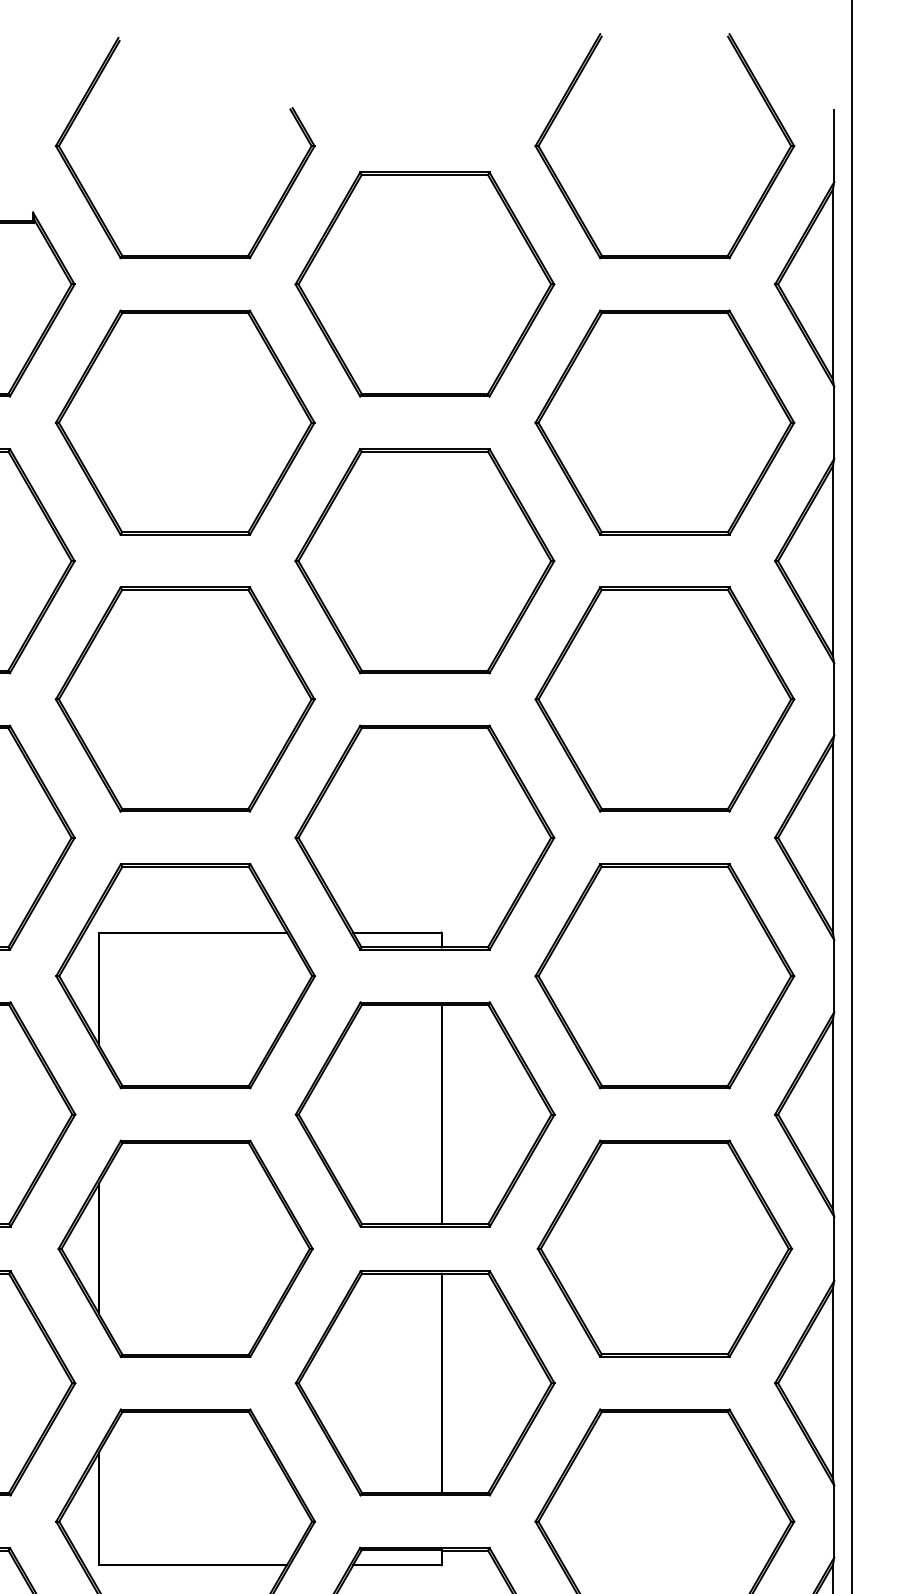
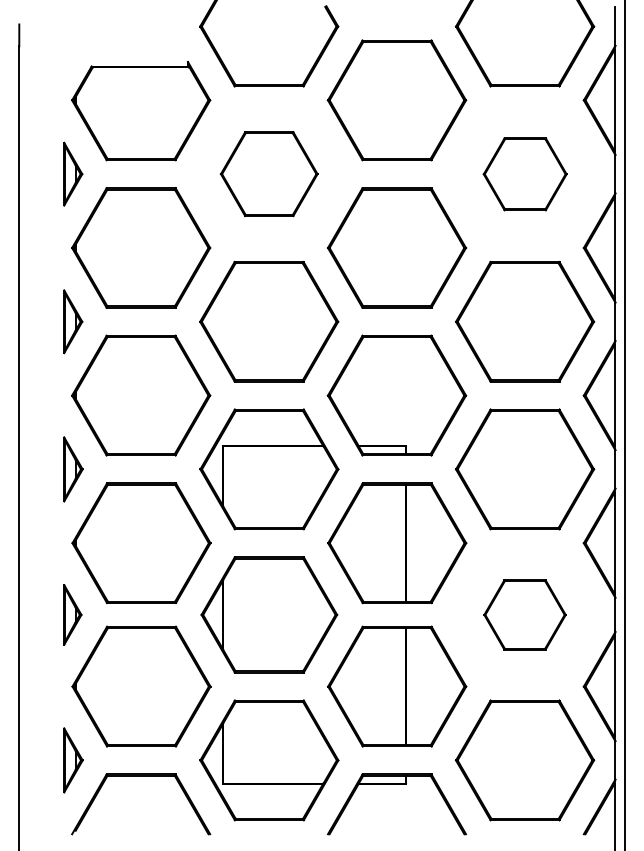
part: (185, 421) -> (269, 173), size x0.7
part: (665, 423) -> (525, 174), size x0.6
part: (663, 1248) -> (524, 614), size x0.6

